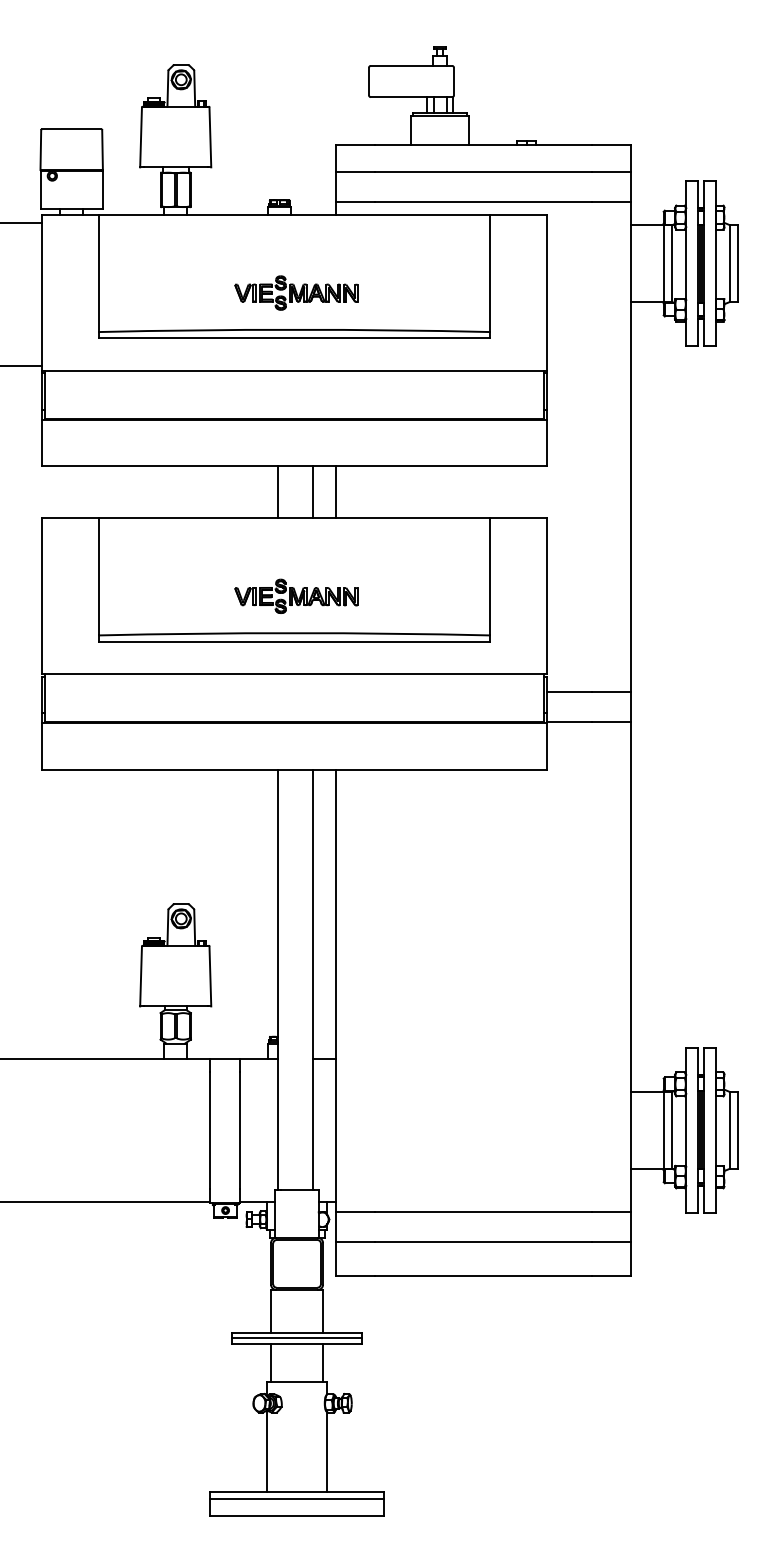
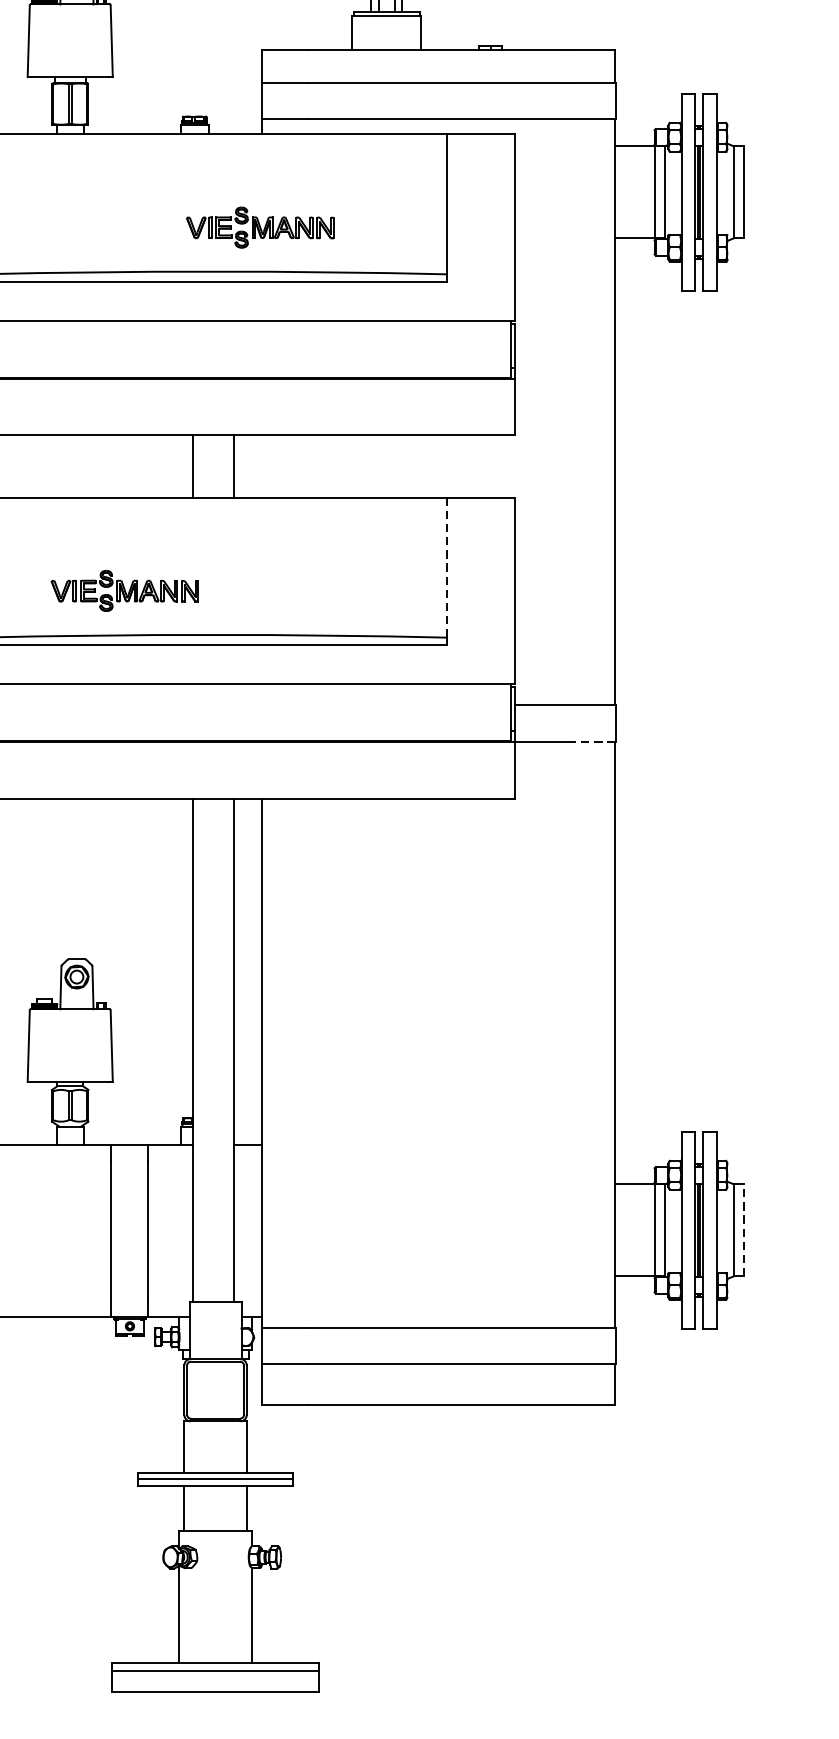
part: (296, 292) -> (260, 226), moved
line: (336, 492) -> (262, 466), removed
line: (490, 576) -> (447, 567), solid -> dashed
part: (296, 595) -> (125, 589), moved
line: (611, 722) -> (592, 741), solid -> dashed
line: (738, 1130) -> (744, 1230), solid -> dashed

